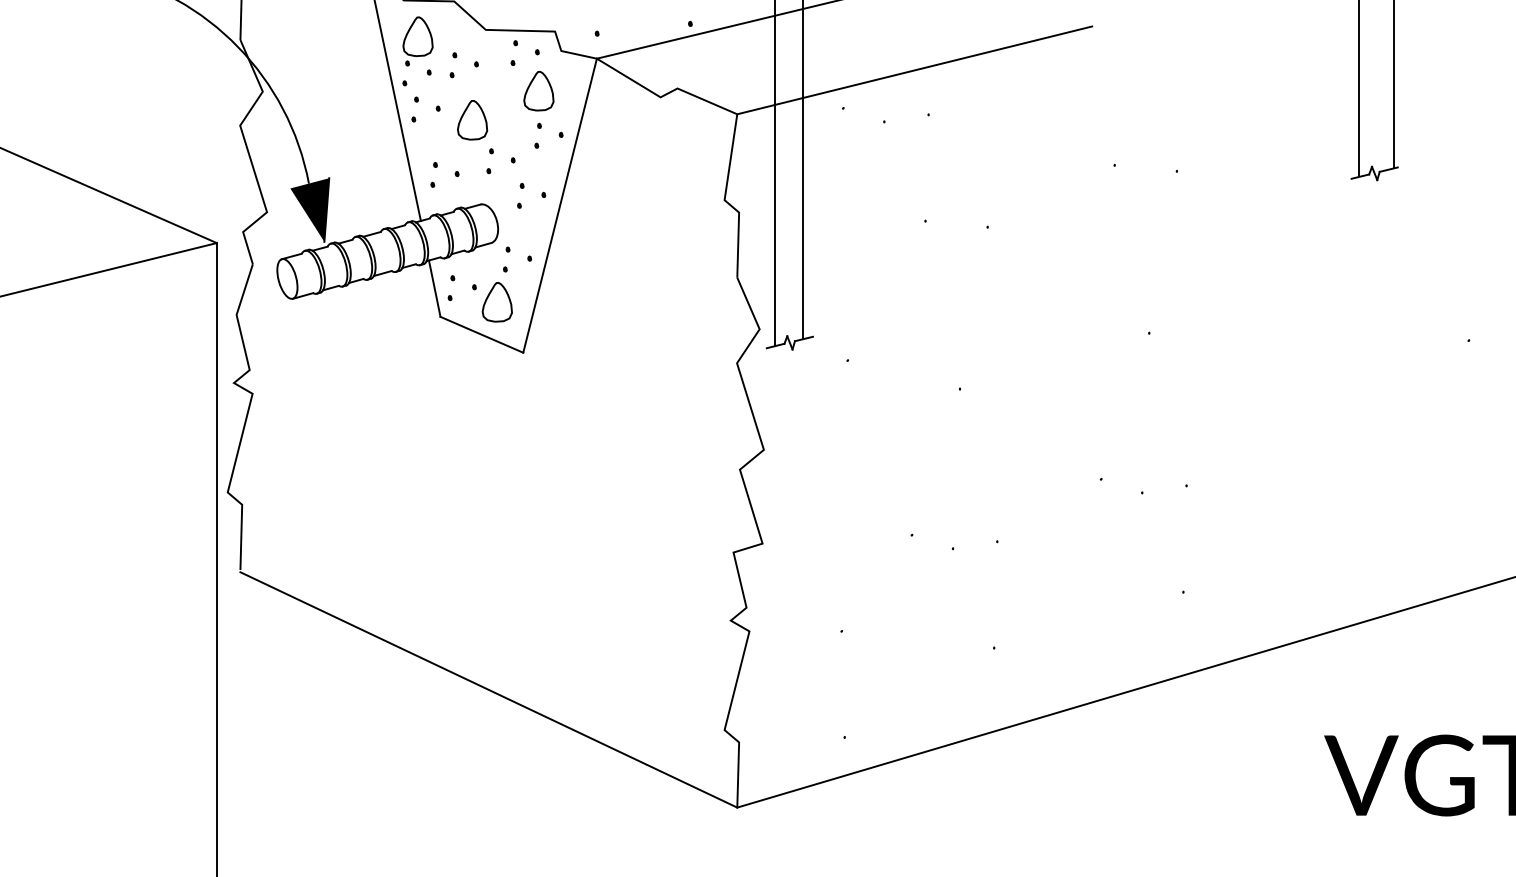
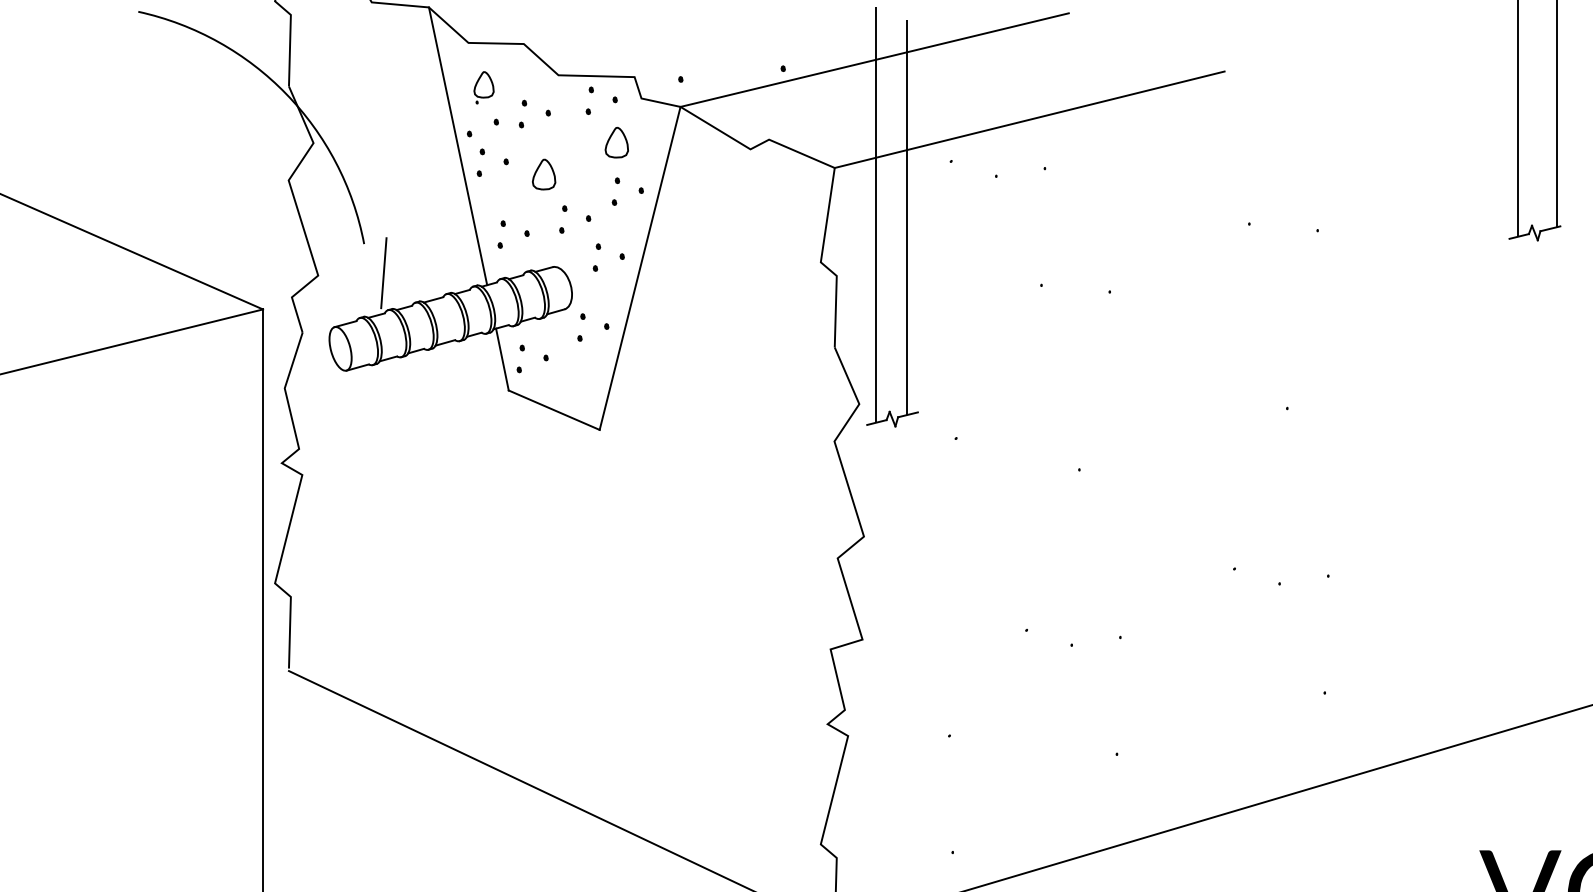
part: (417, 41) -> (483, 88), size x0.6
part: (538, 91) -> (616, 142), size x0.7
part: (472, 120) -> (543, 174), size x0.7
fill: (309, 209) -> (364, 272), removed
part: (496, 302) -> (570, 374), removed

